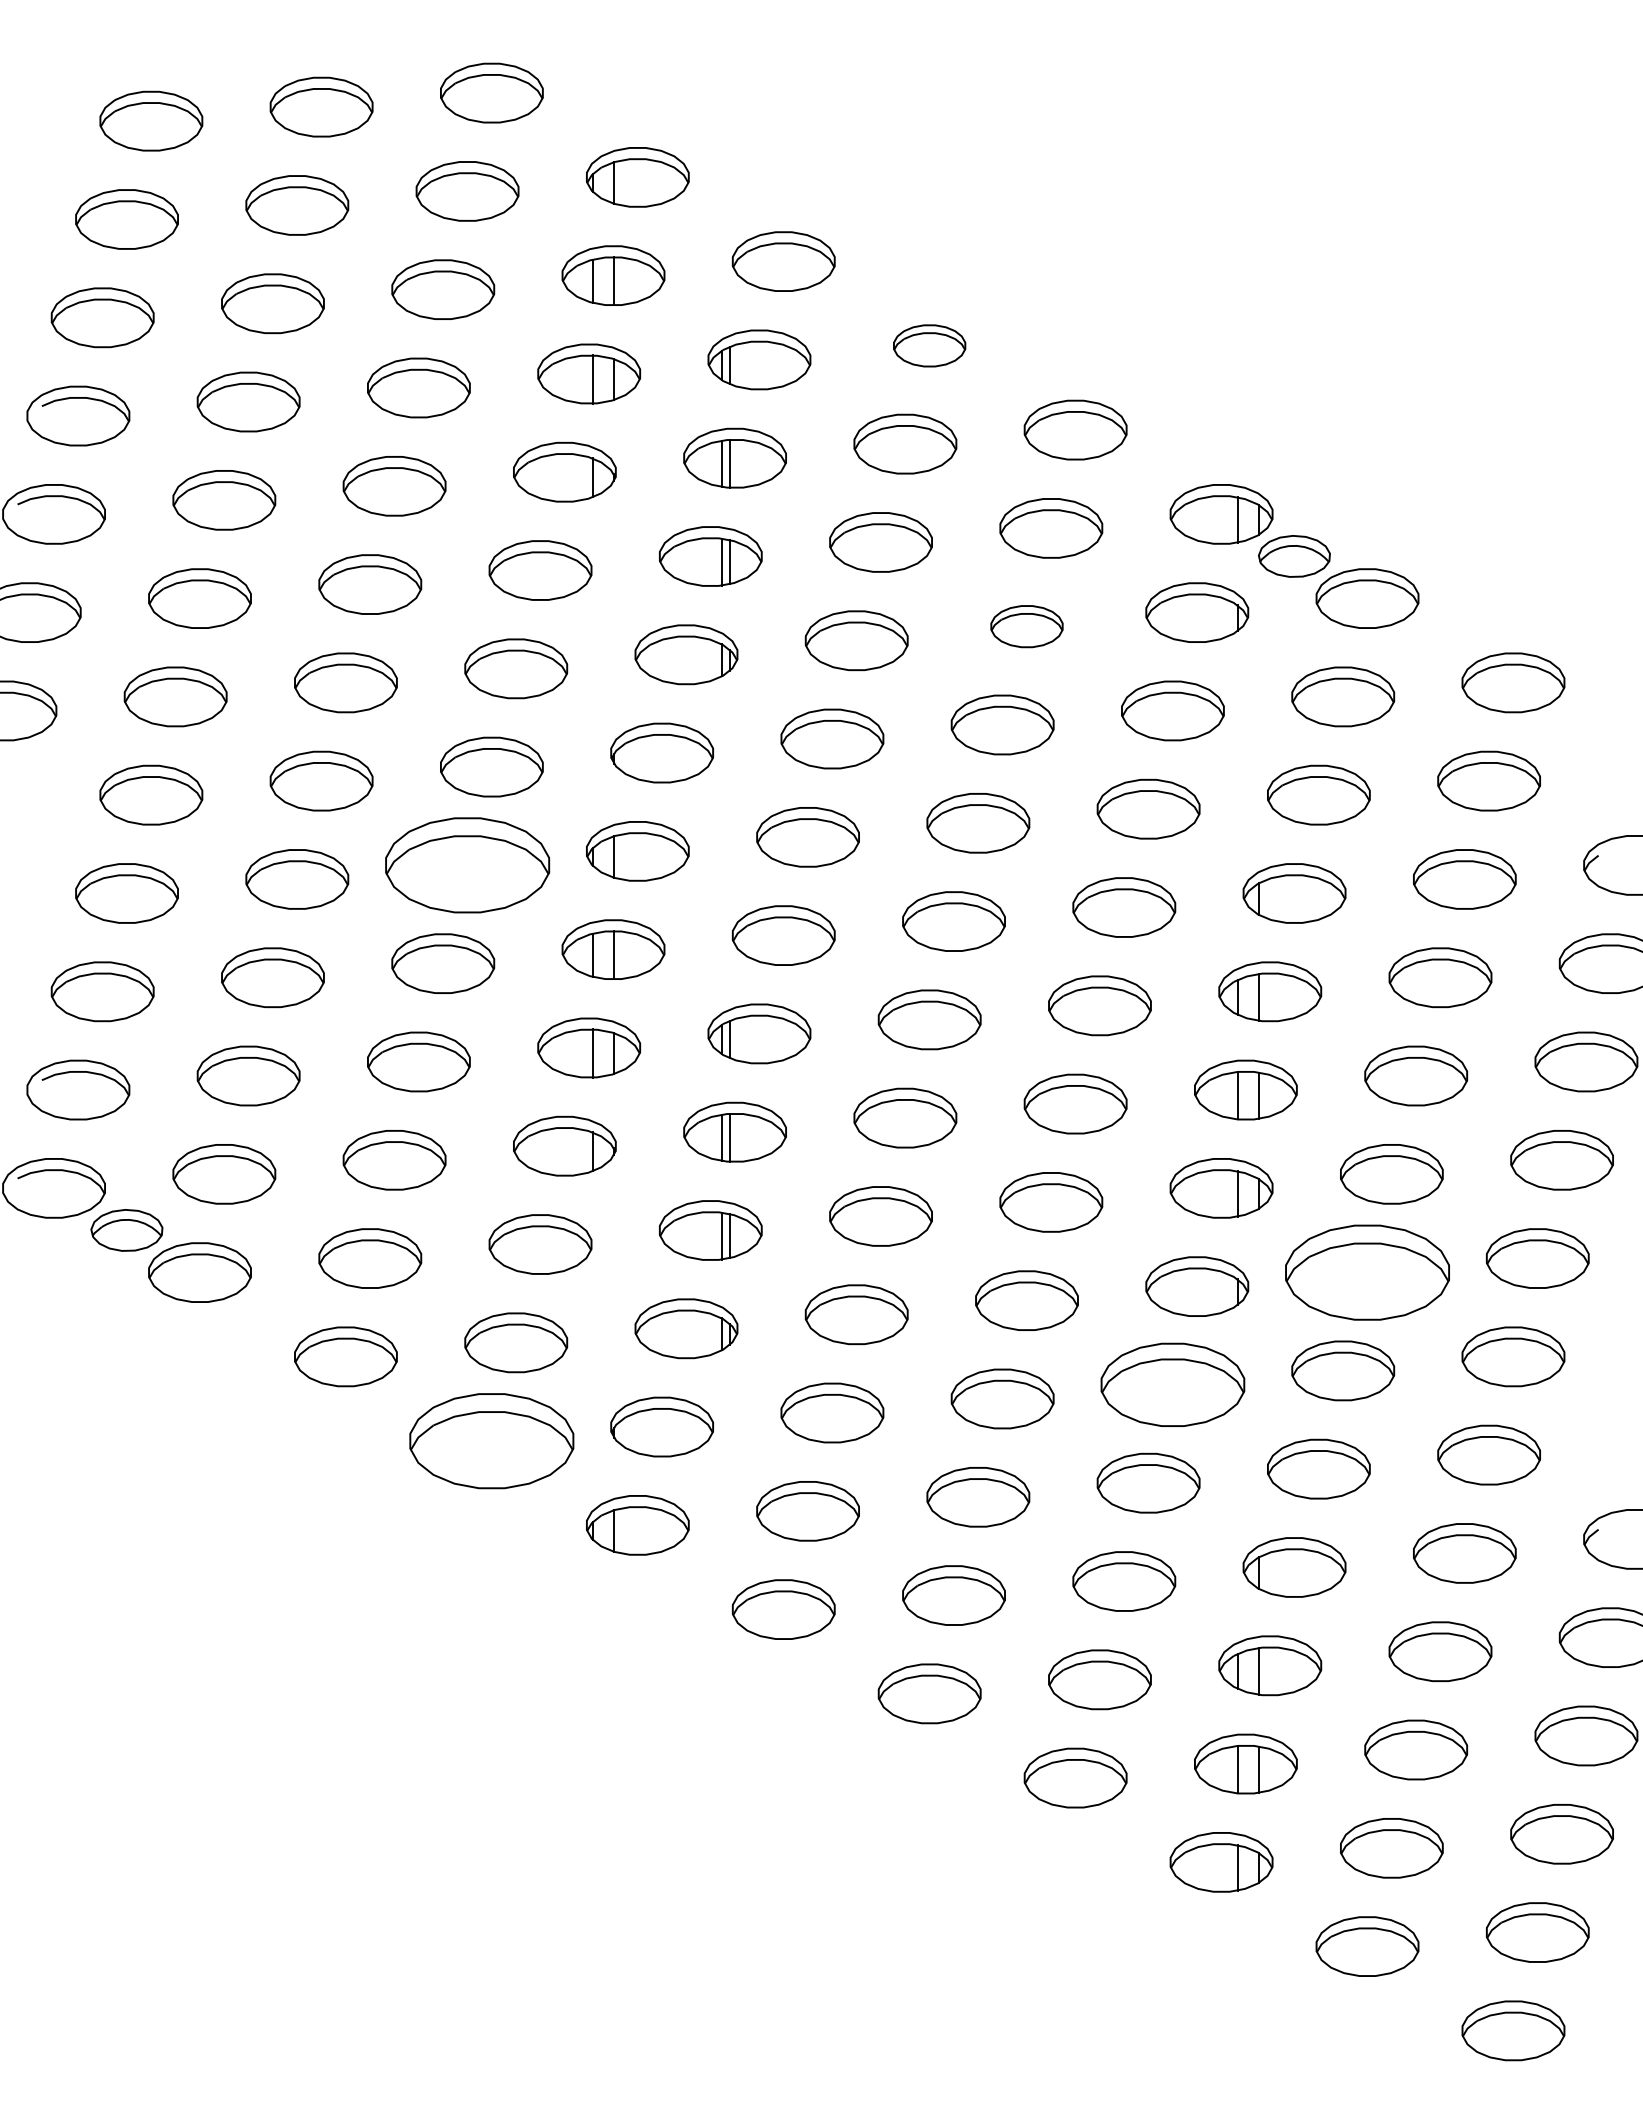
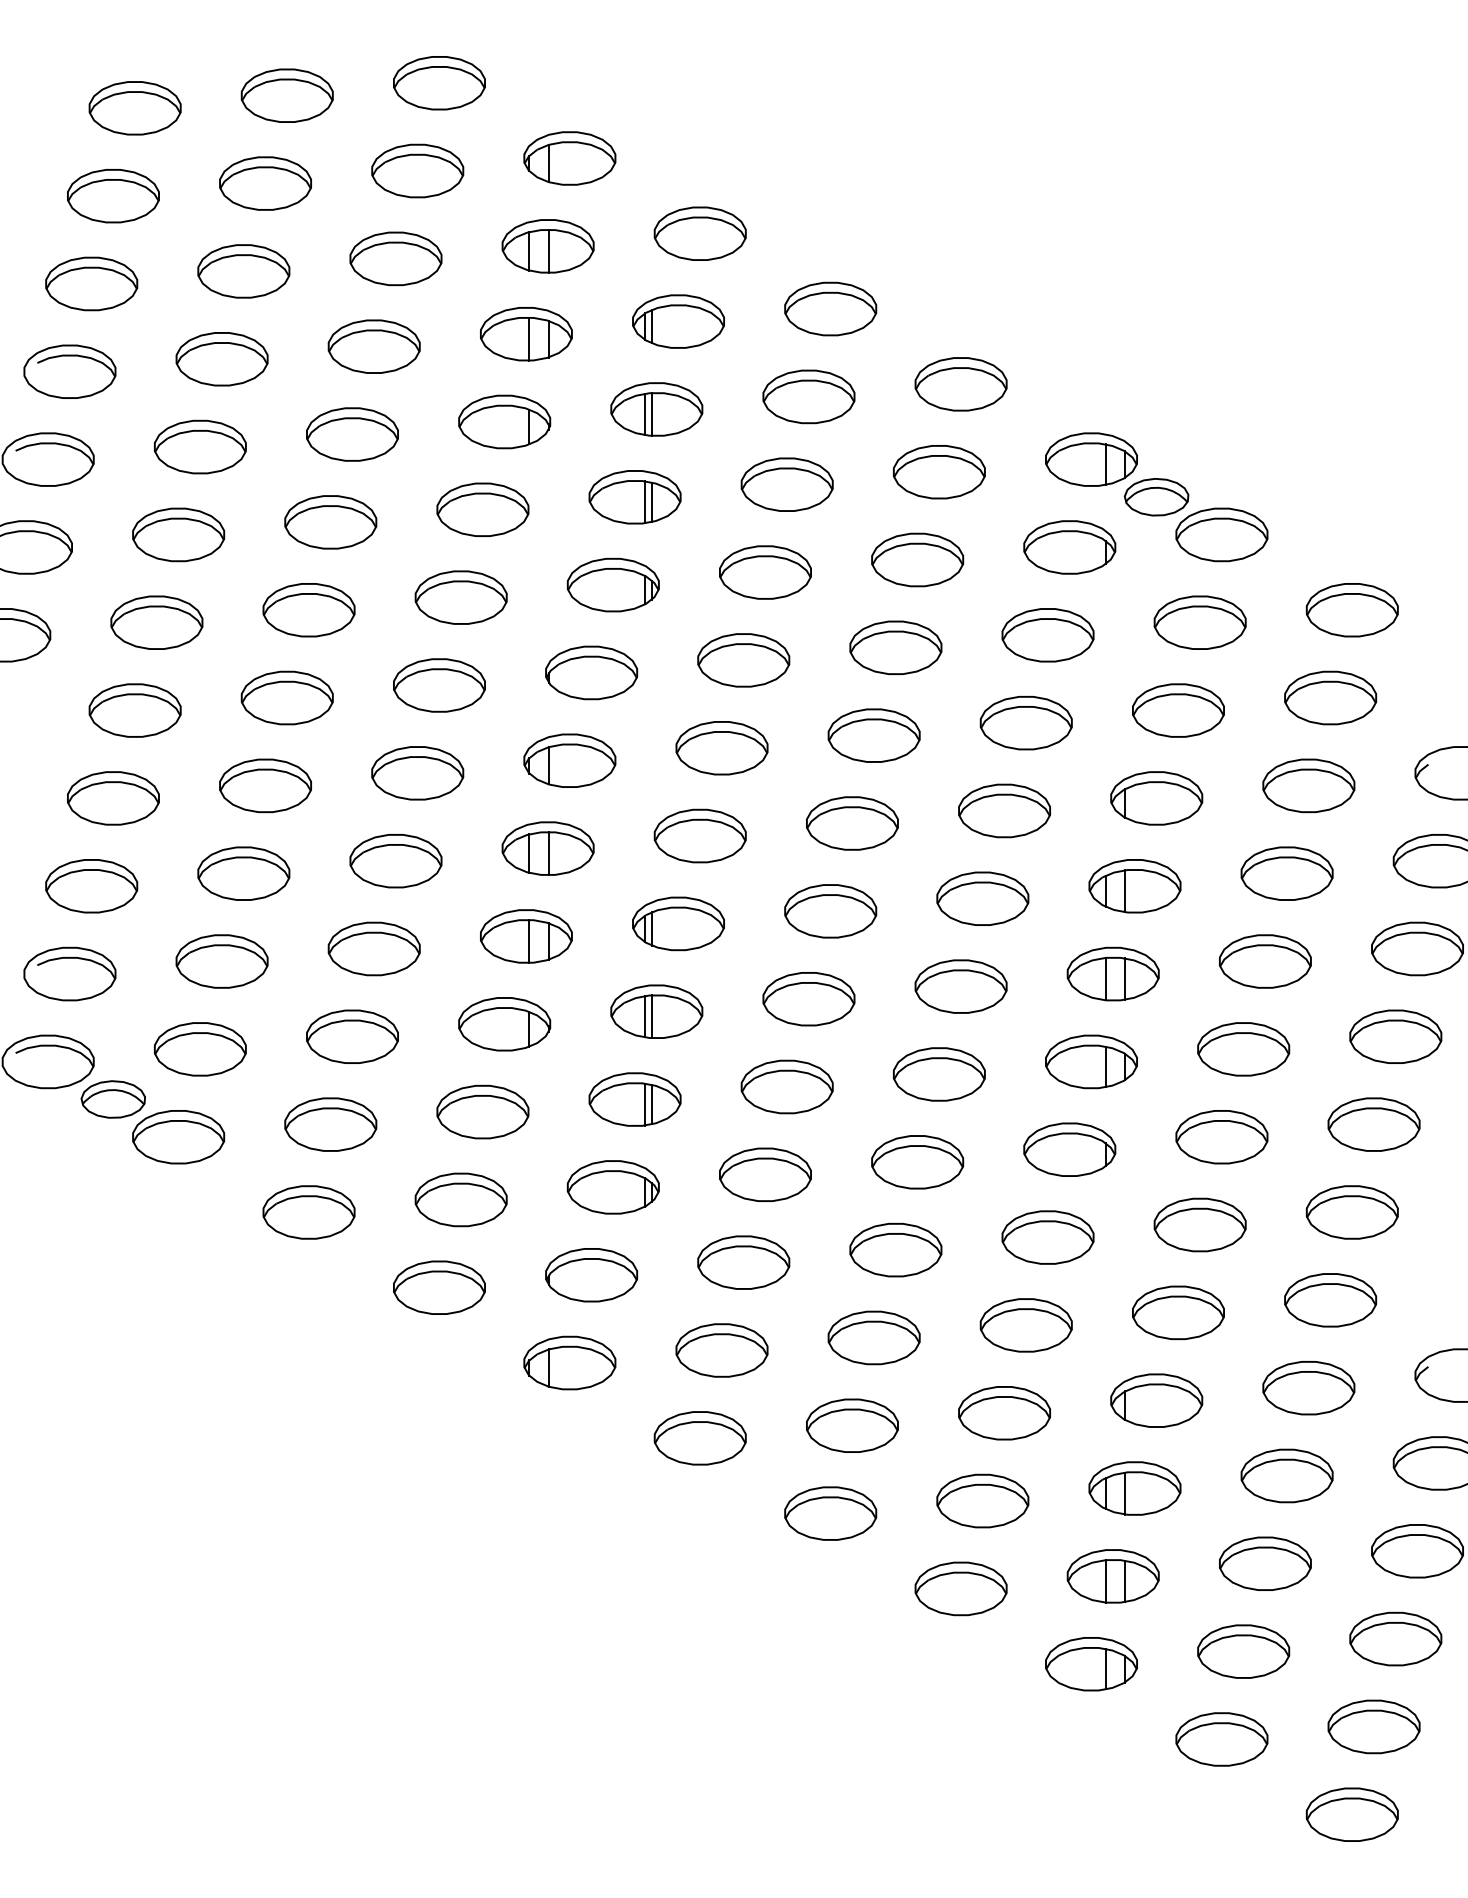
part: (929, 345) -> (830, 308), size x1.43
part: (1026, 626) -> (917, 559), size x1.43
part: (467, 865) -> (417, 773), size x0.62
part: (1367, 1272) -> (1221, 1137), size x0.62
part: (1172, 1384) -> (1047, 1237), size x0.71
part: (491, 1440) -> (439, 1287), size x0.62

